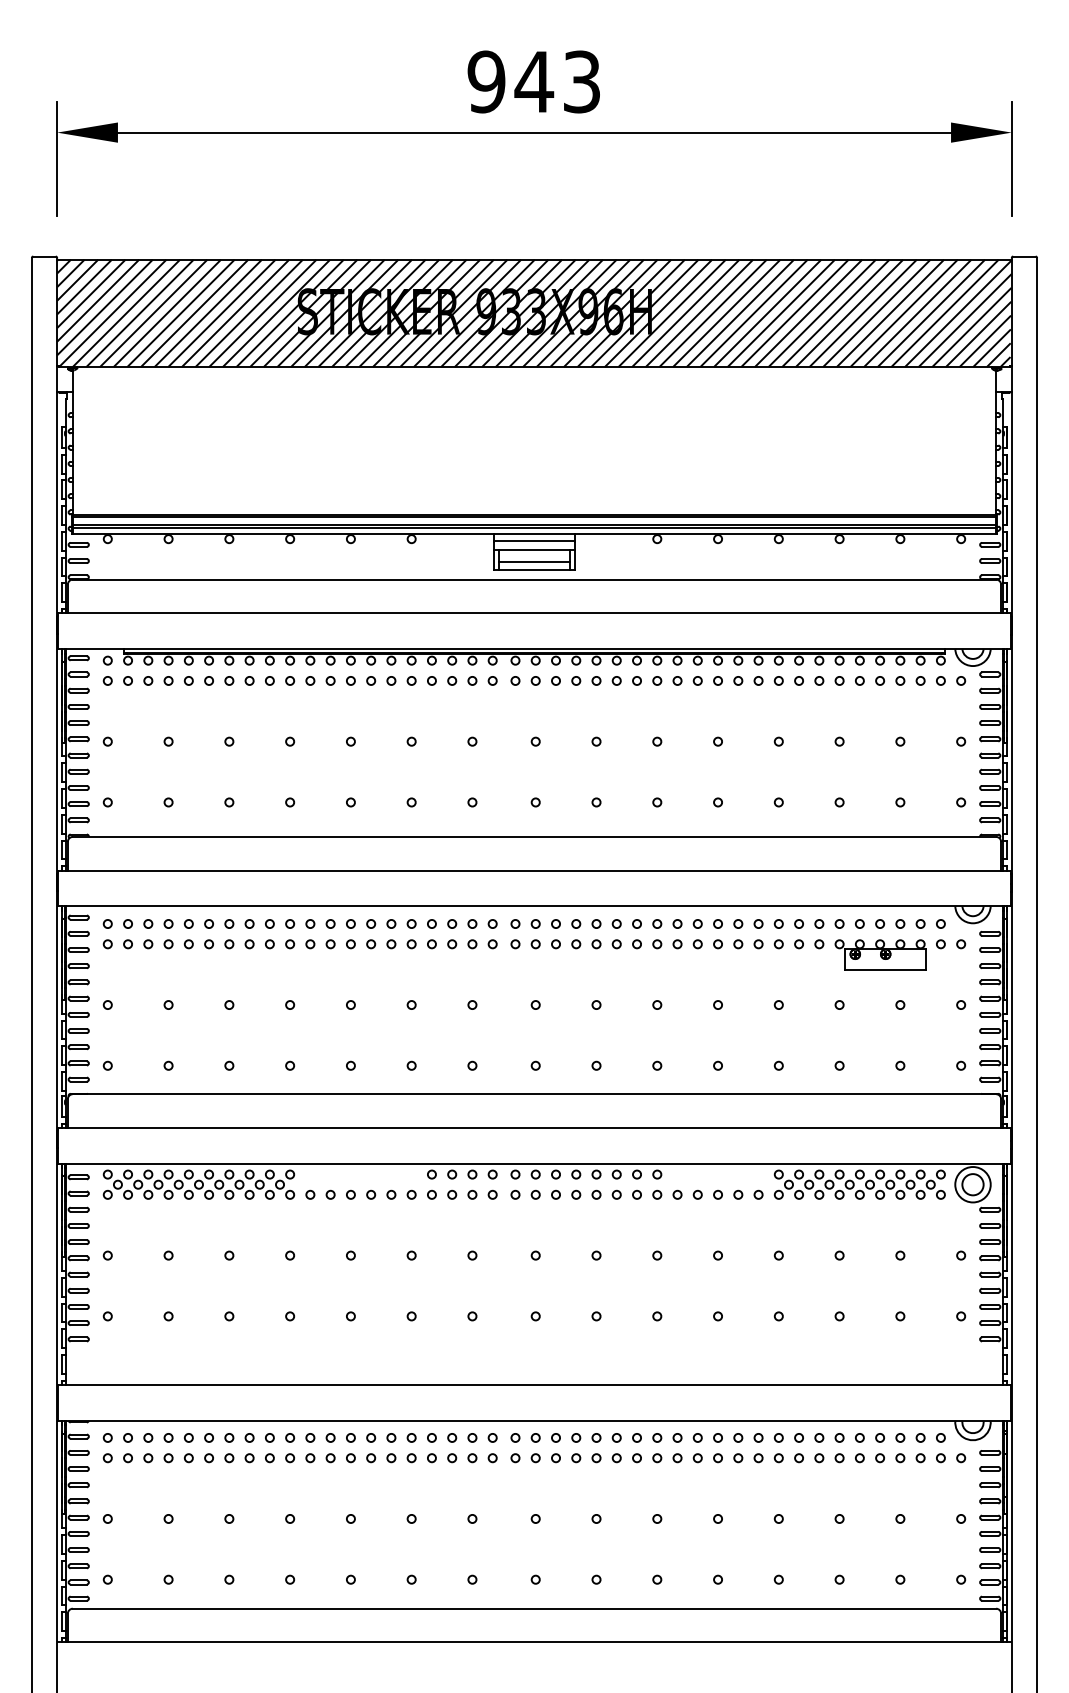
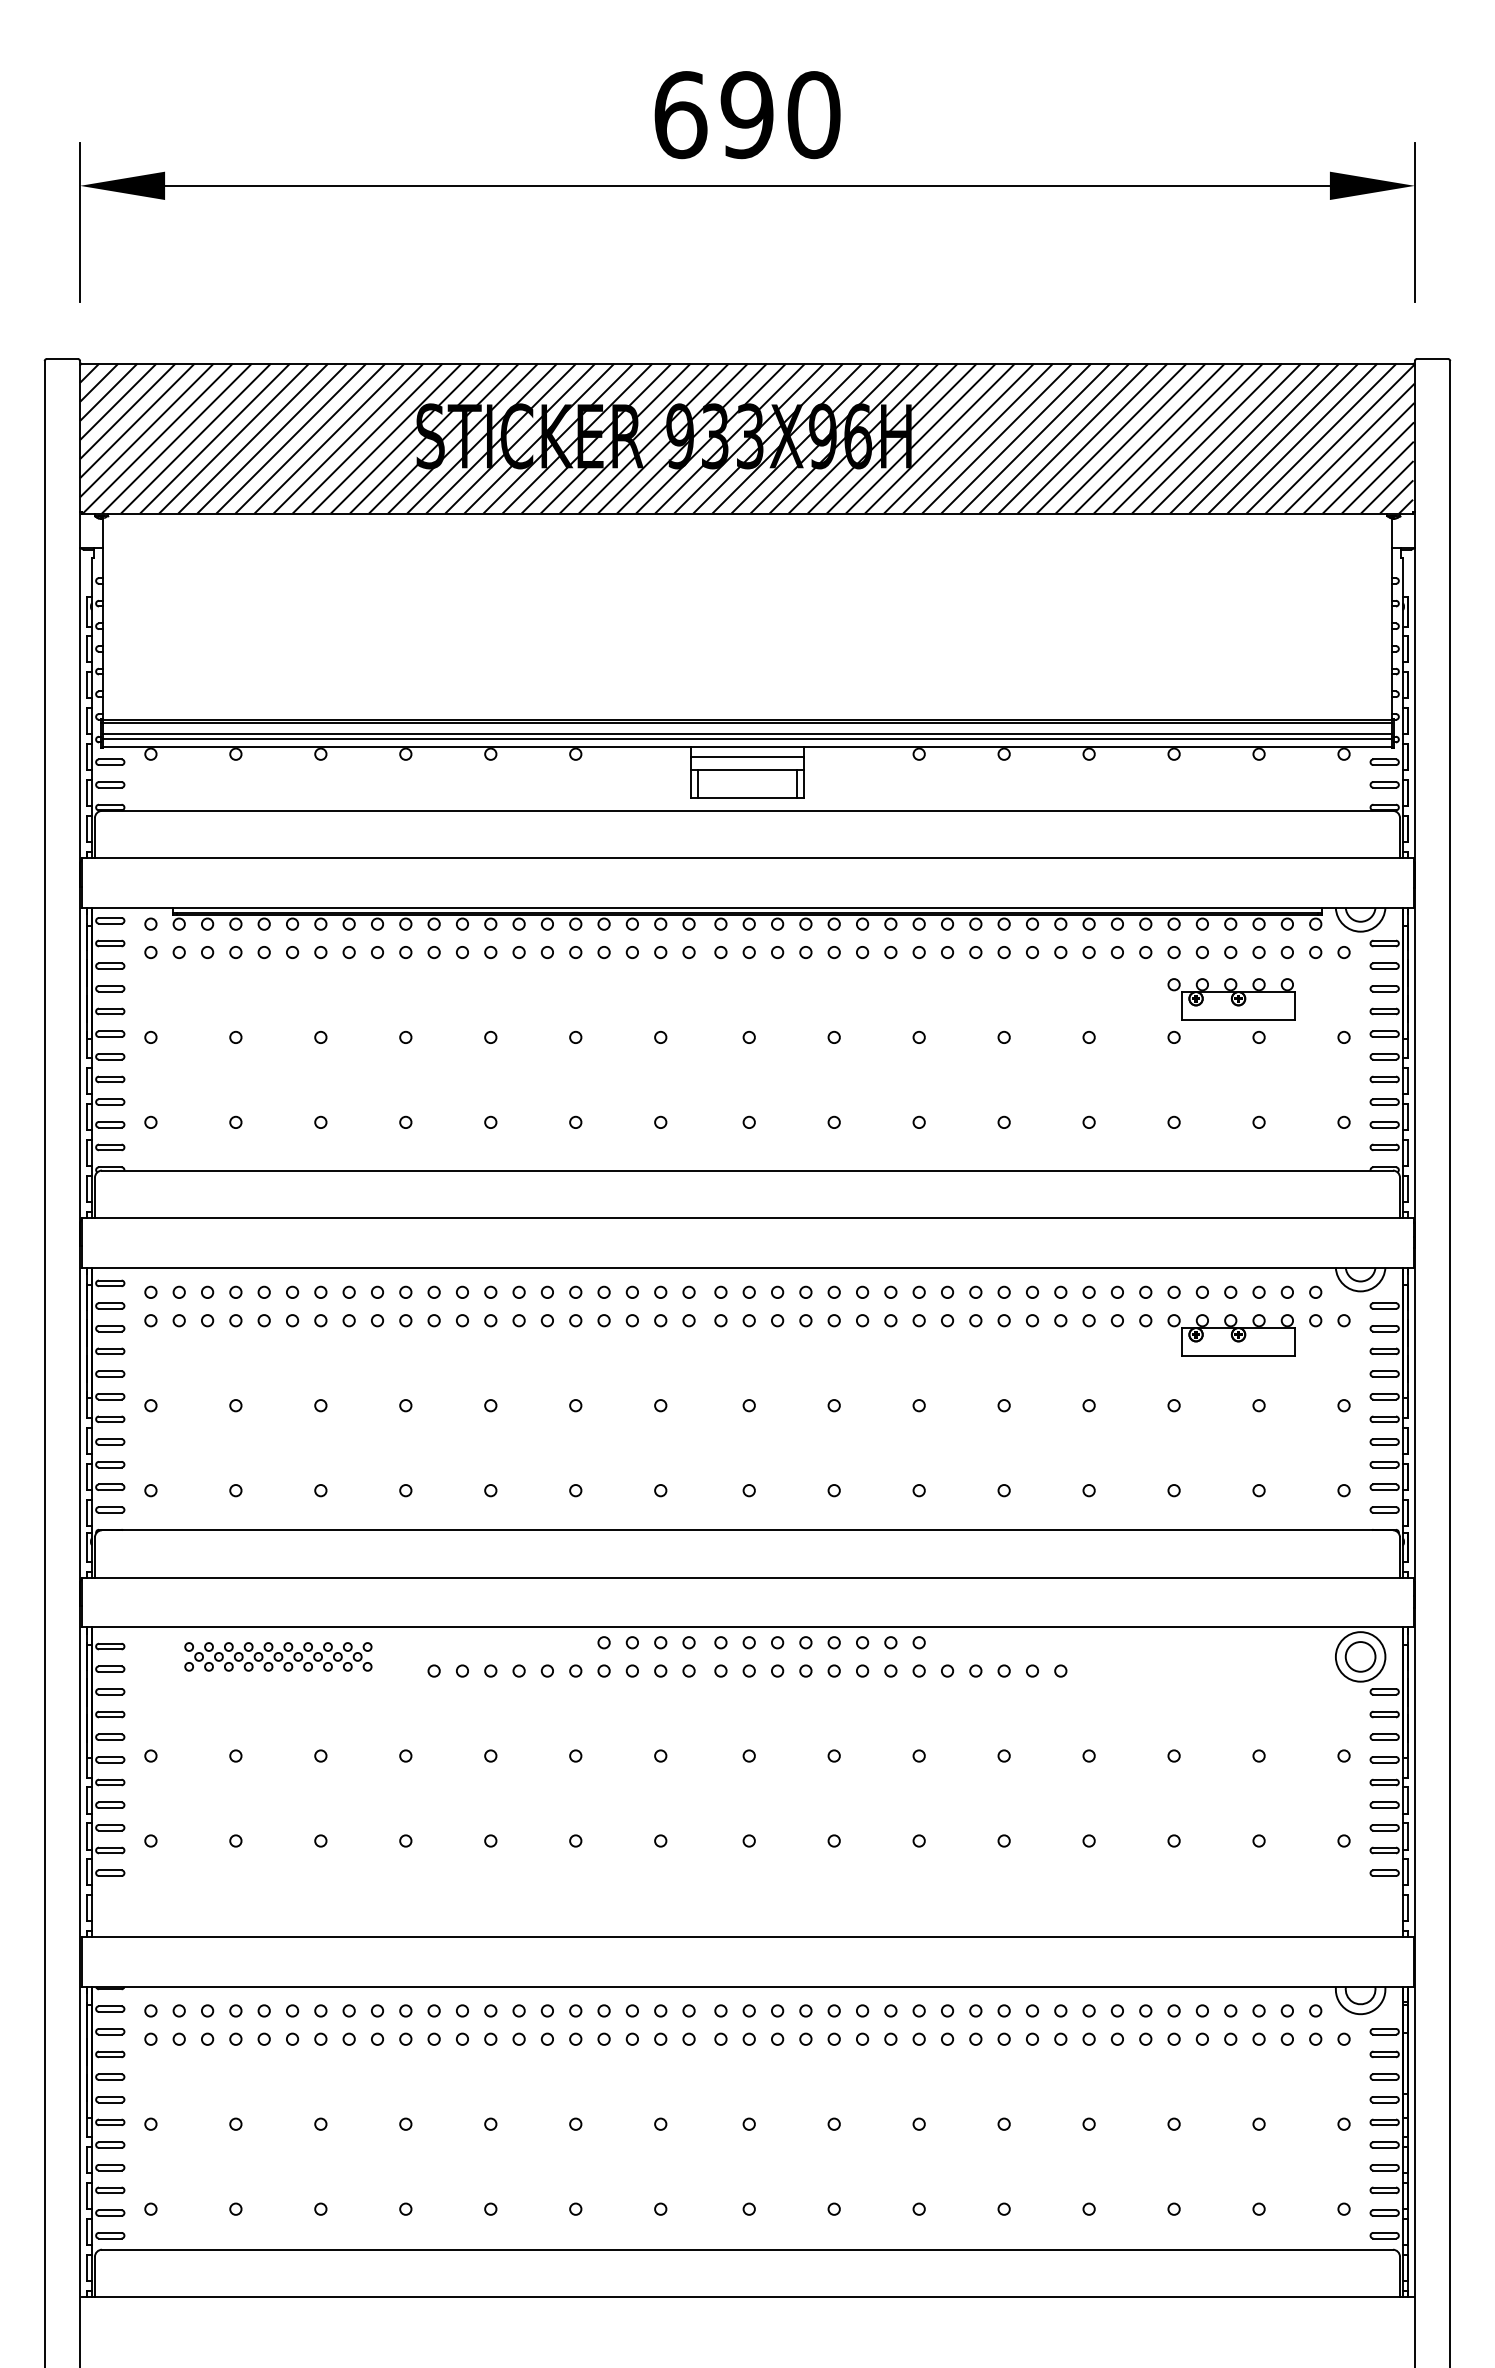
text: (534, 82) -> (747, 115), 943 -> 690
line: (534, 562) -> (747, 786), removed
part: (880, 714) -> (1231, 999), added
part: (859, 1179) -> (1202, 1649), removed
part: (199, 1184) -> (278, 1656), size x0.7

